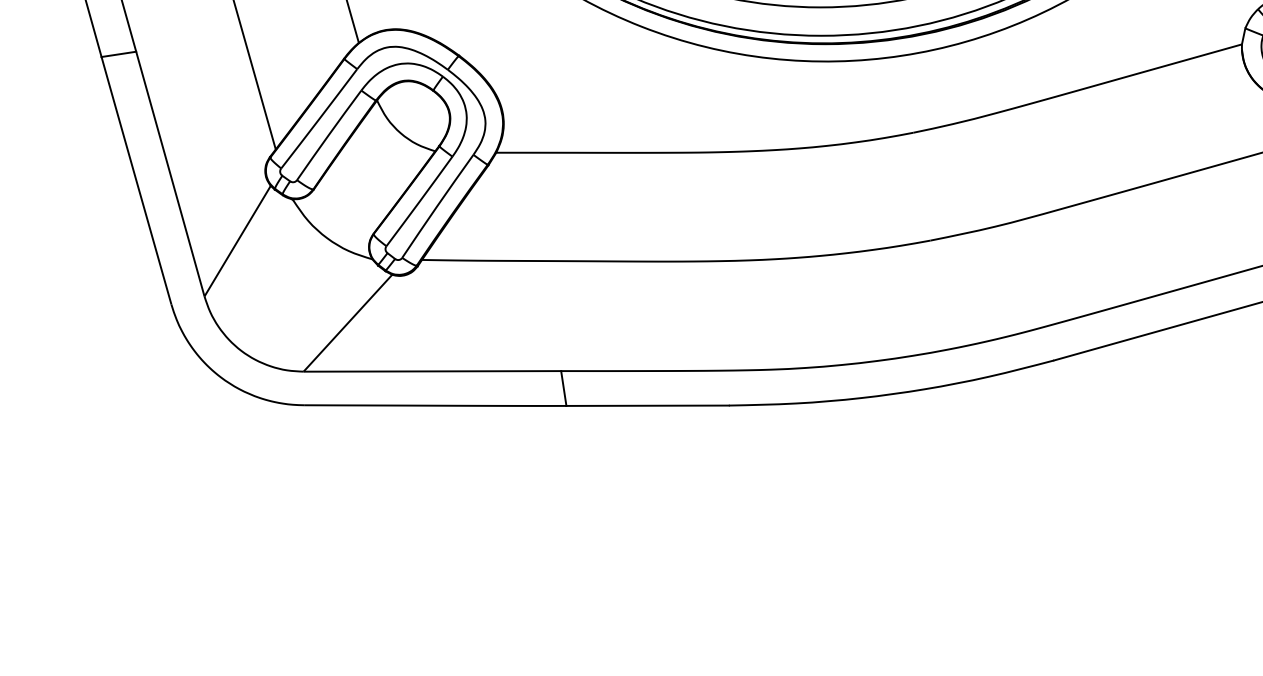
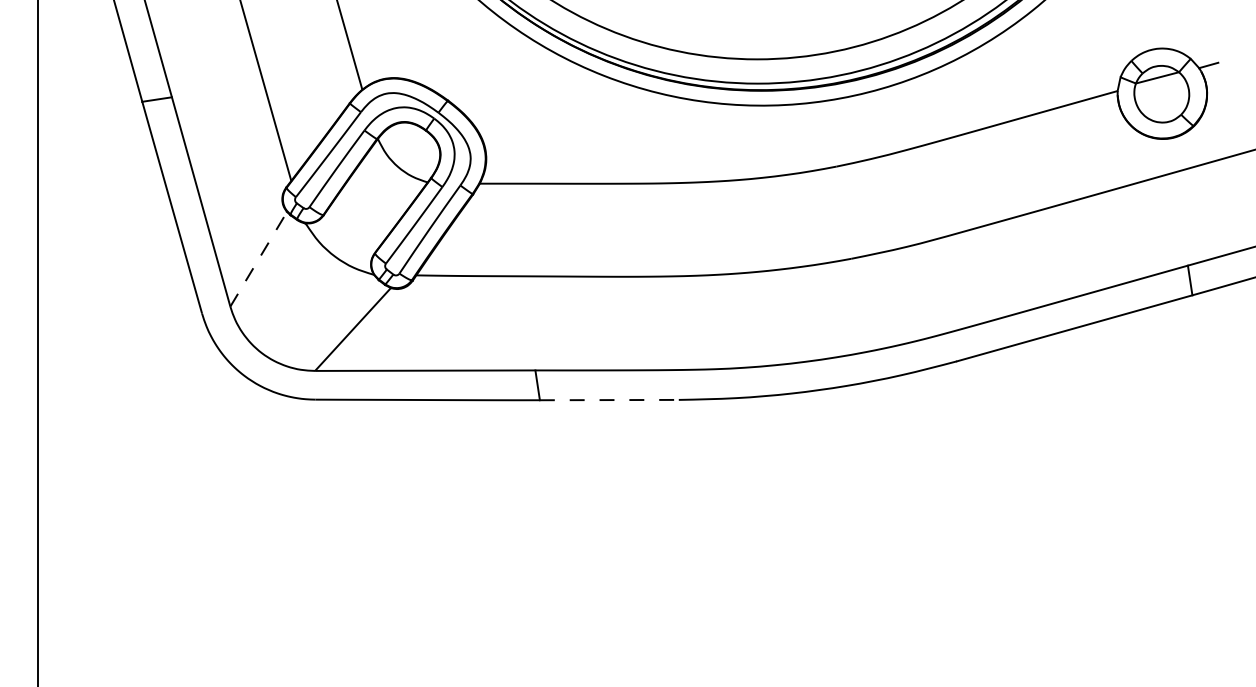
line: (237, 241) -> (258, 259), solid -> dashed
line: (647, 406) -> (609, 400), solid -> dashed

